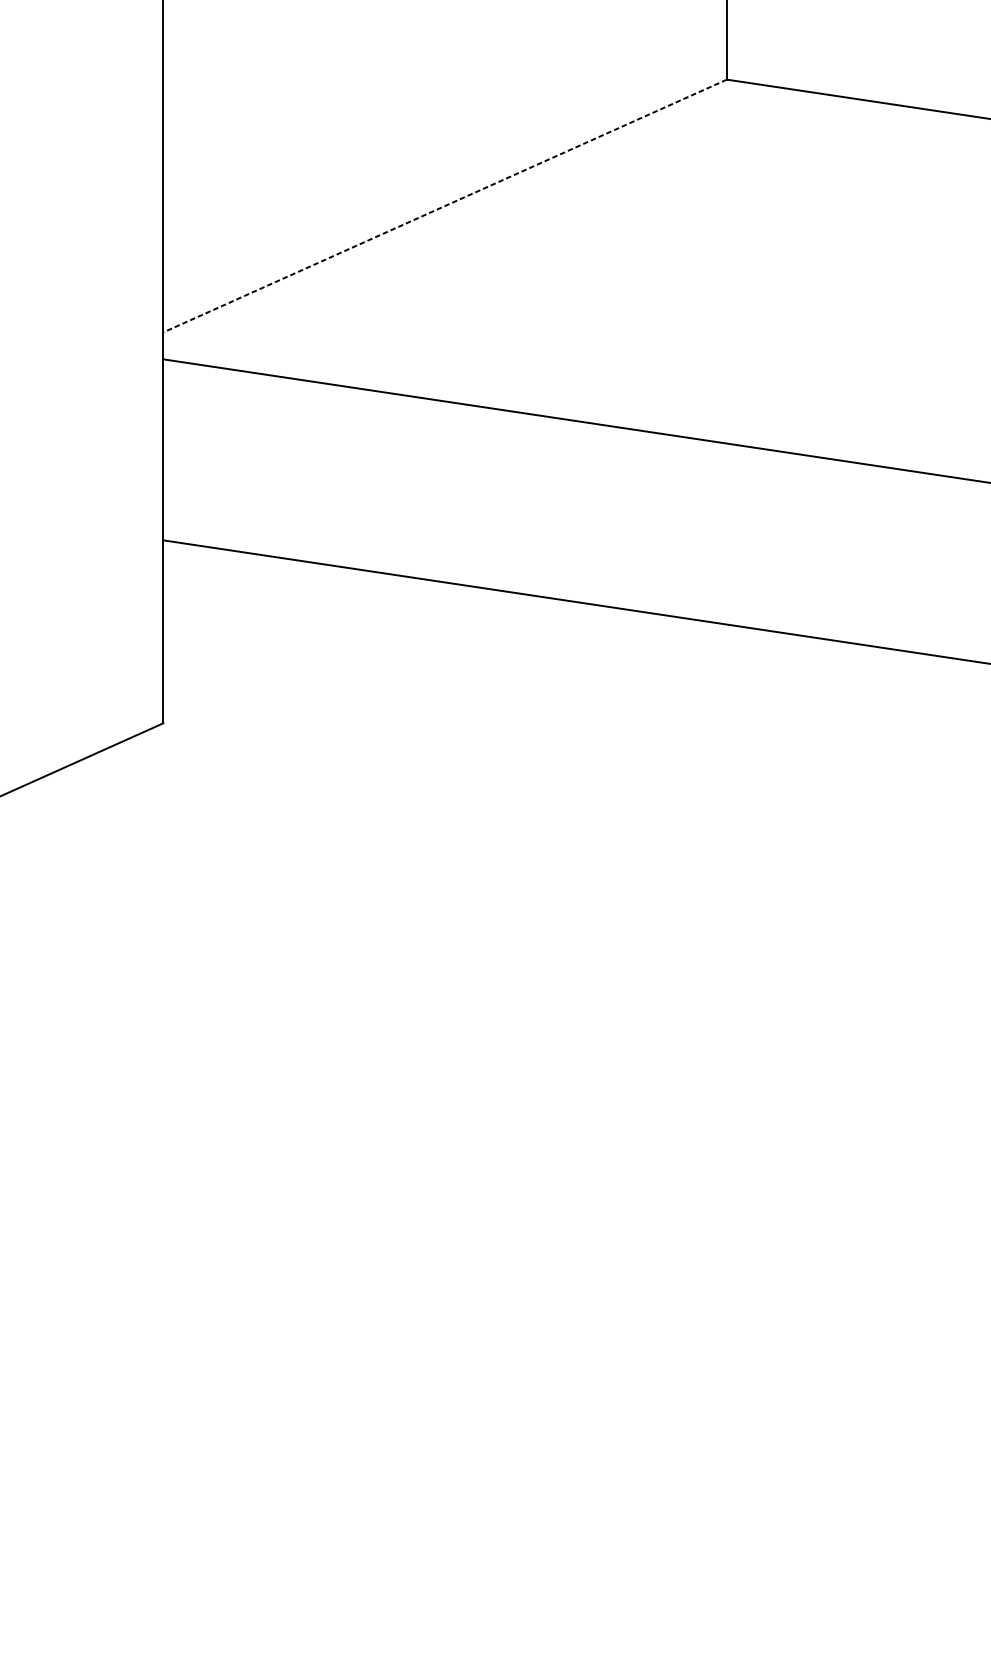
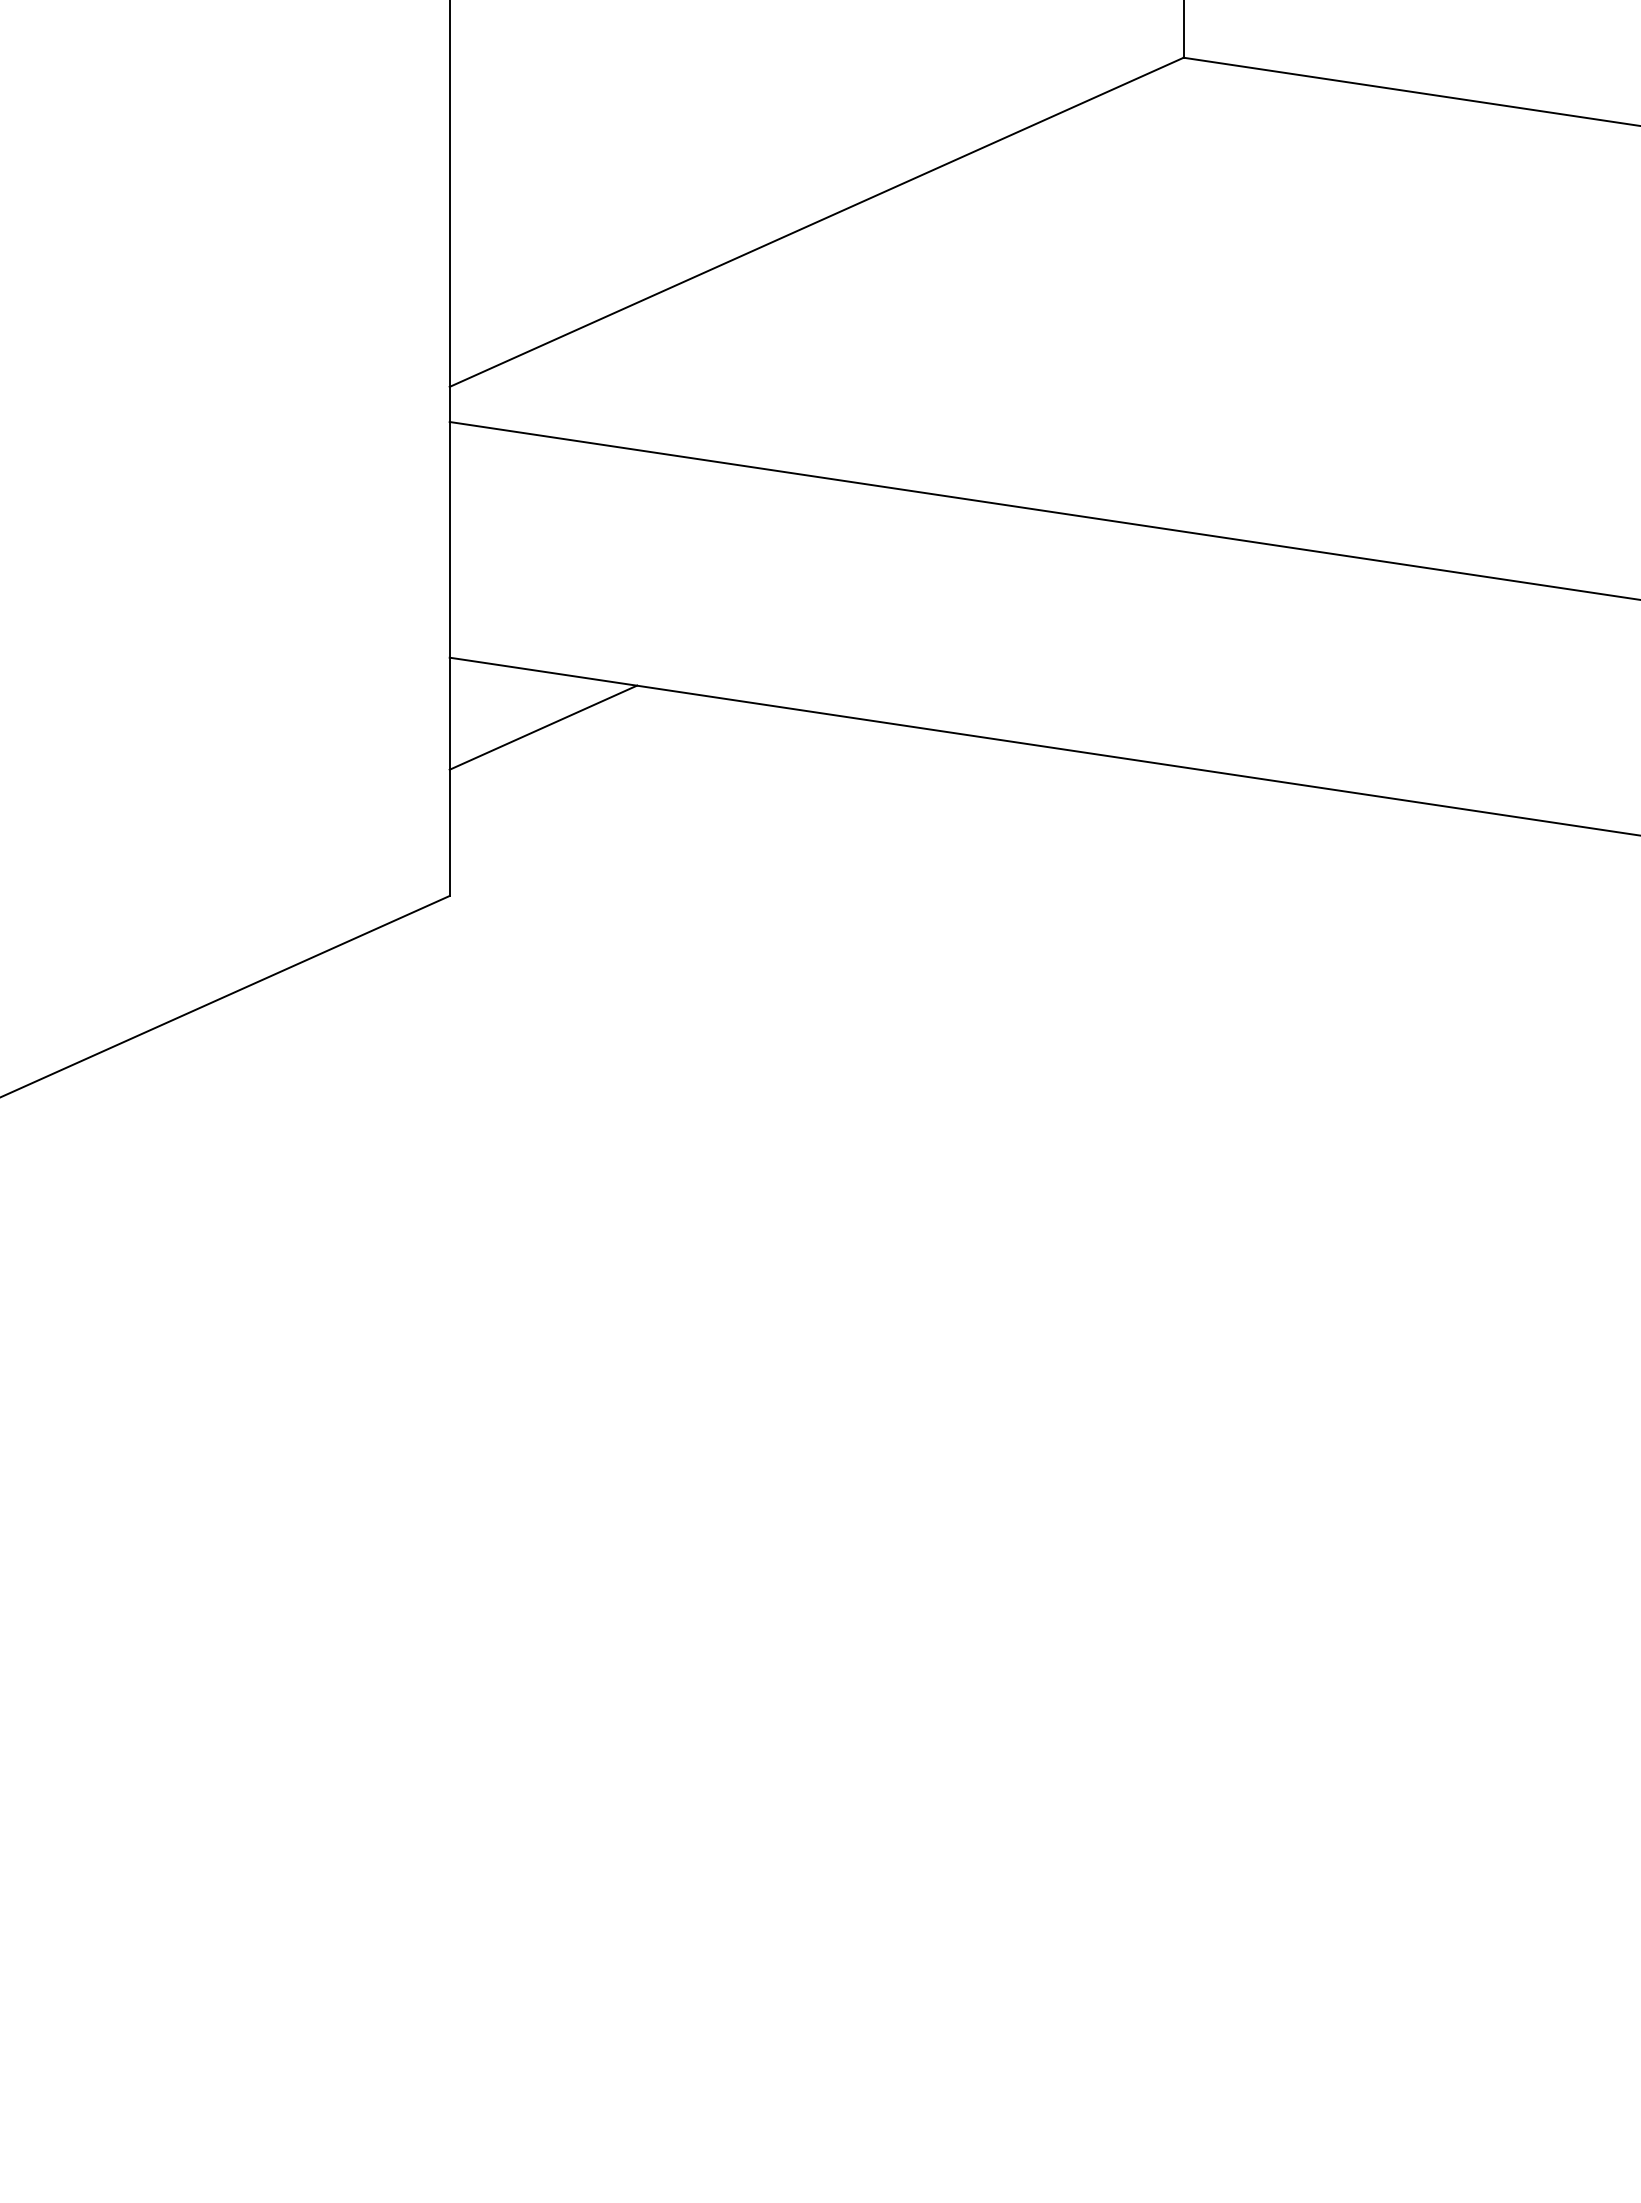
line: (444, 206) -> (816, 222), dashed -> solid
line: (235, 593) -> (543, 727), added

